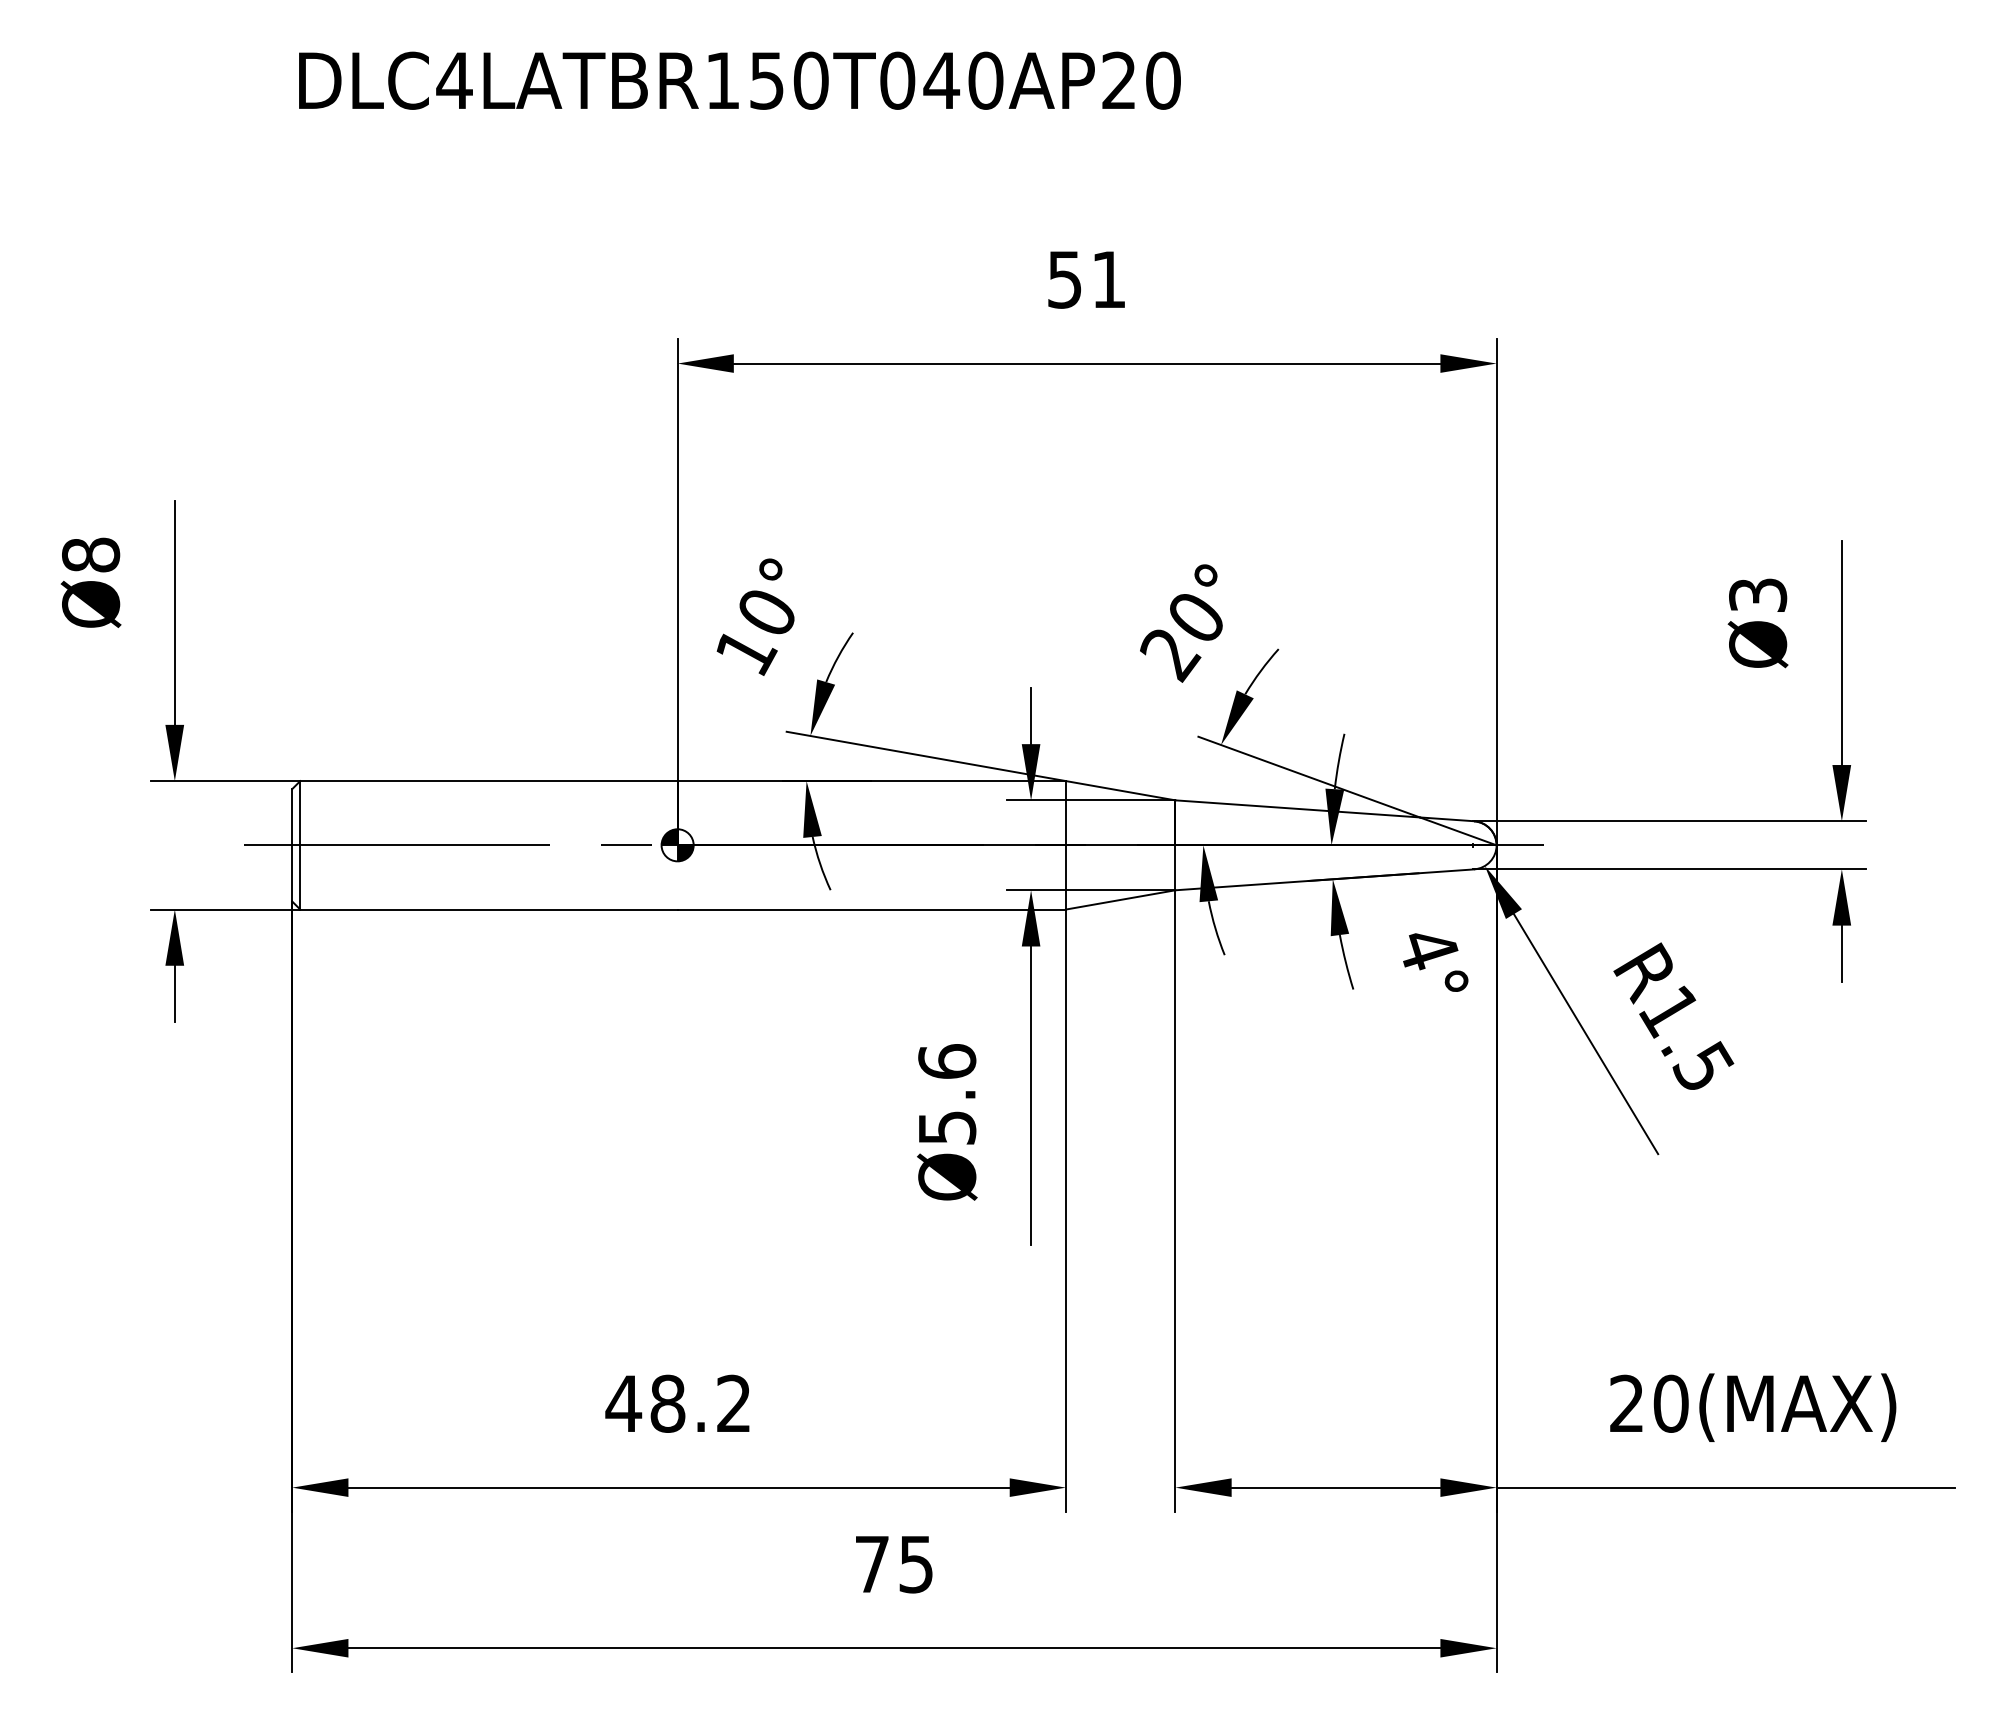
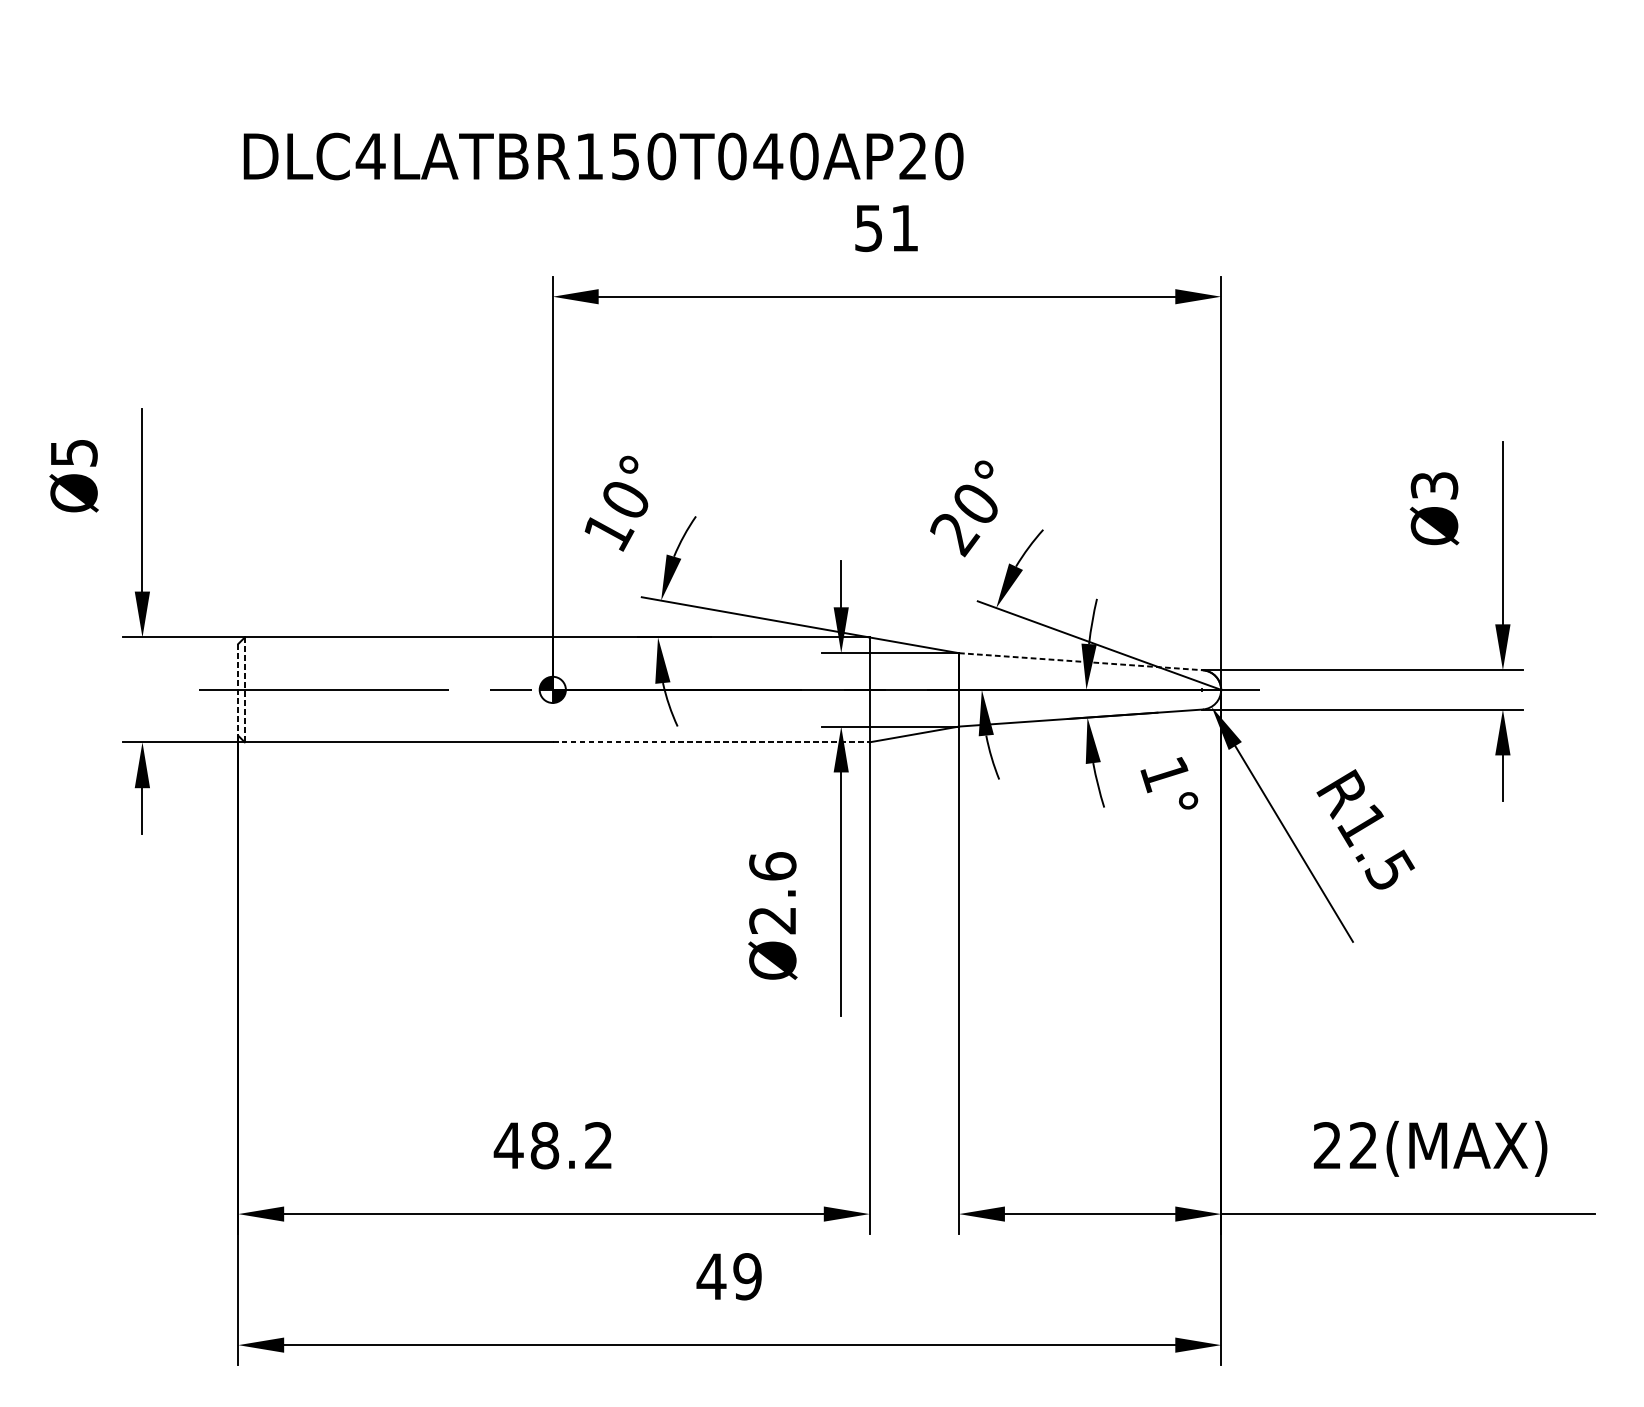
text: (739, 80) -> (603, 156), moved
text: (91, 554) -> (74, 452), Ø8 -> Ø5
line: (1324, 810) -> (1080, 661), solid -> dashed
line: (292, 845) -> (238, 690), solid -> dashed
line: (300, 845) -> (245, 690), solid -> dashed
line: (872, 909) -> (711, 742), solid -> dashed
text: (1427, 949) -> (1164, 774), 4° -> 1°
text: (947, 1127) -> (773, 920), Ø5.6 -> Ø2.6
text: (1670, 1403) -> (1363, 1145), 20(MAX) -> 22(MAX)
text: (893, 1564) -> (728, 1276), 75 -> 49

